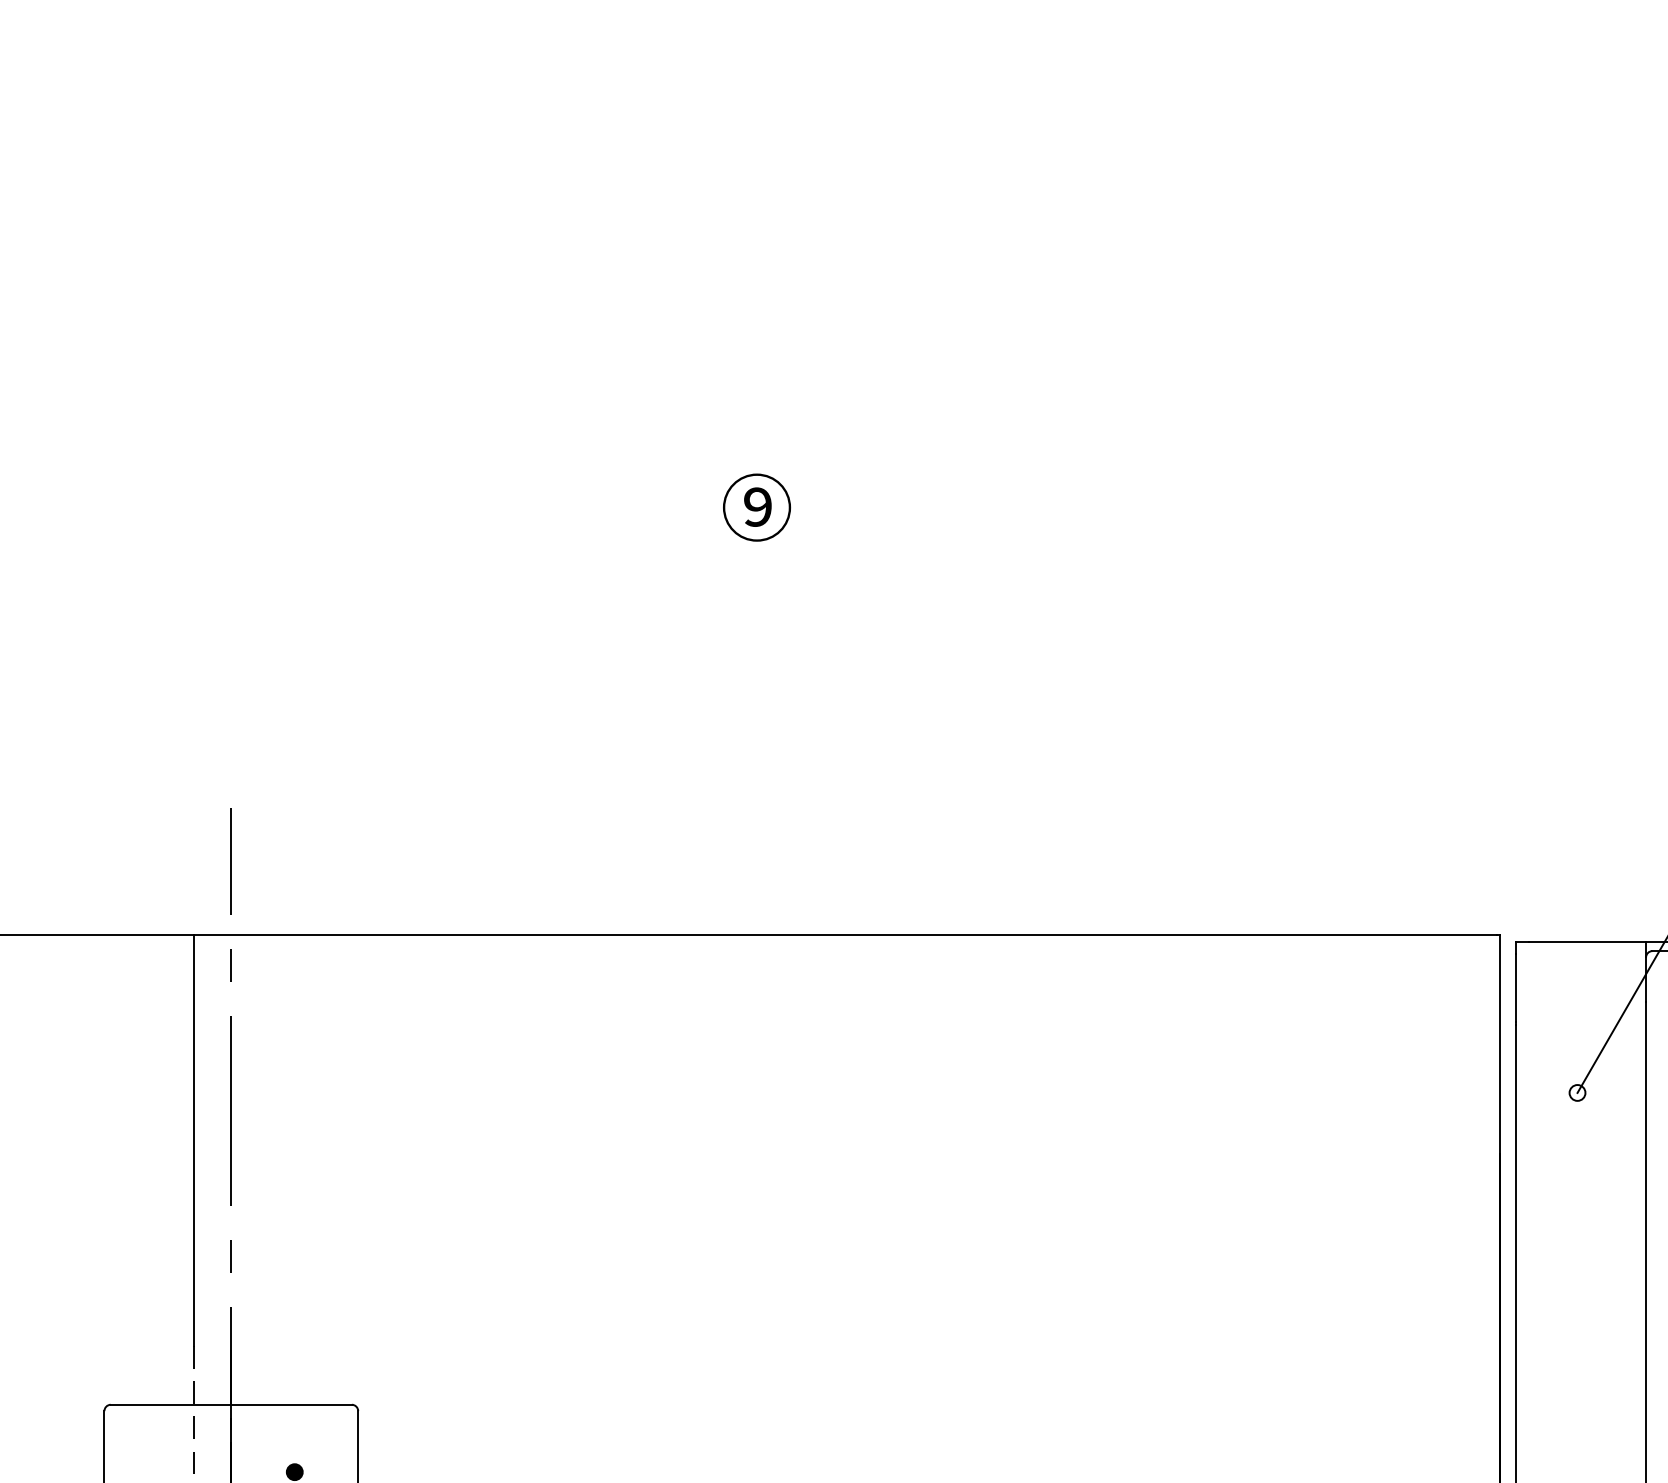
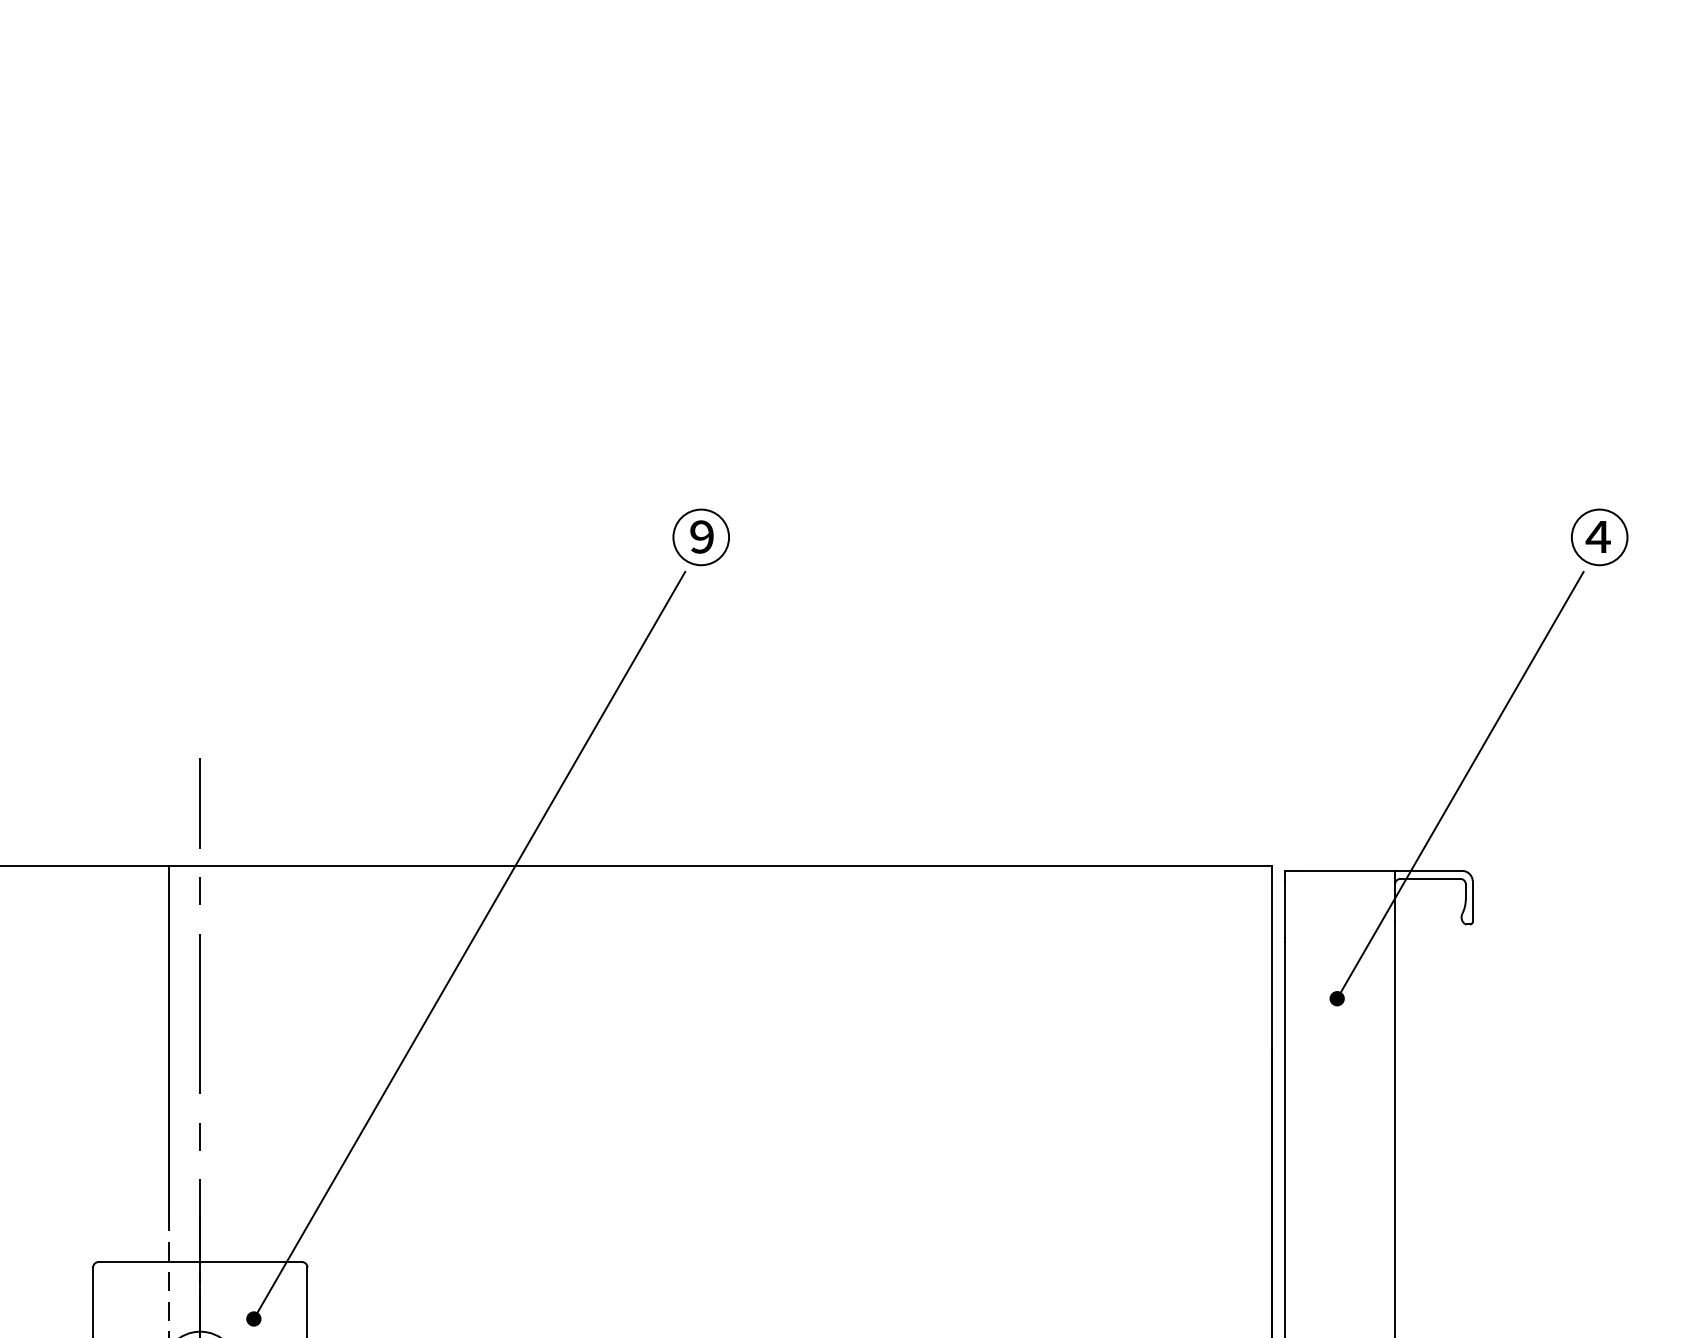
text: (756, 507) -> (700, 537), moved
line: (550, 1028) -> (469, 944), added
fill: (1576, 1092) -> (1336, 998), added

